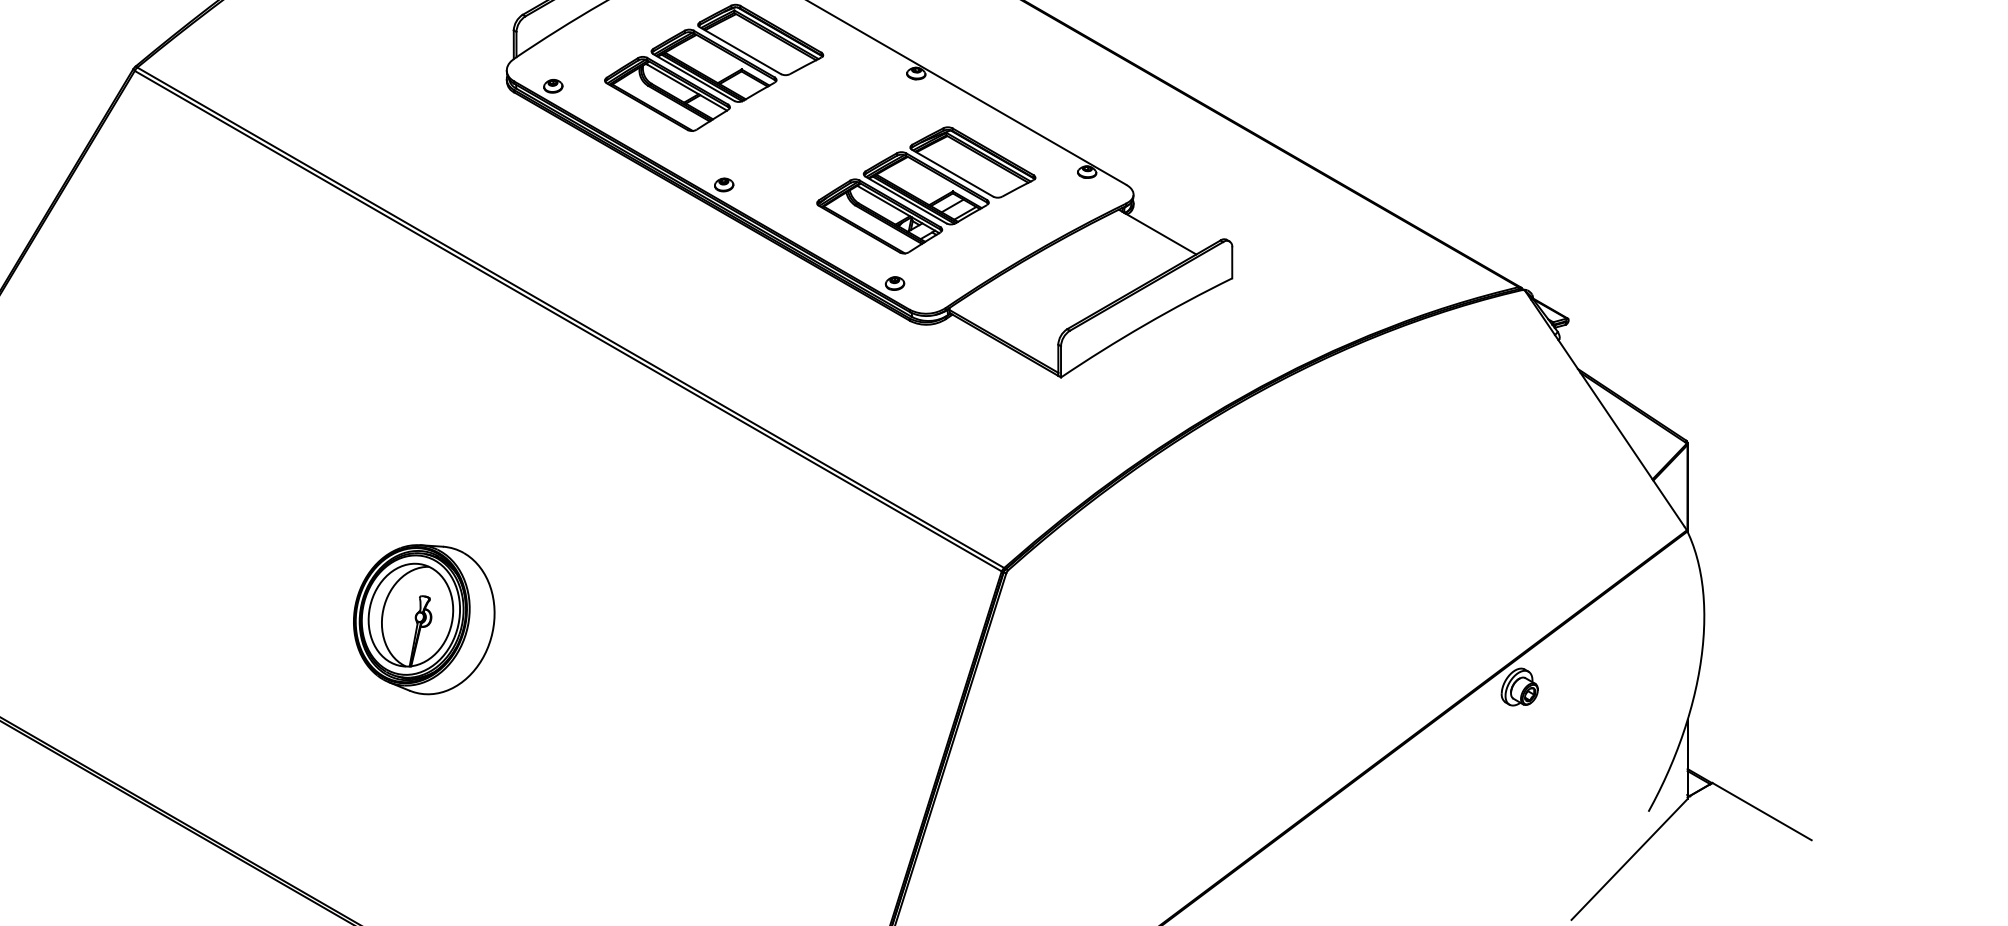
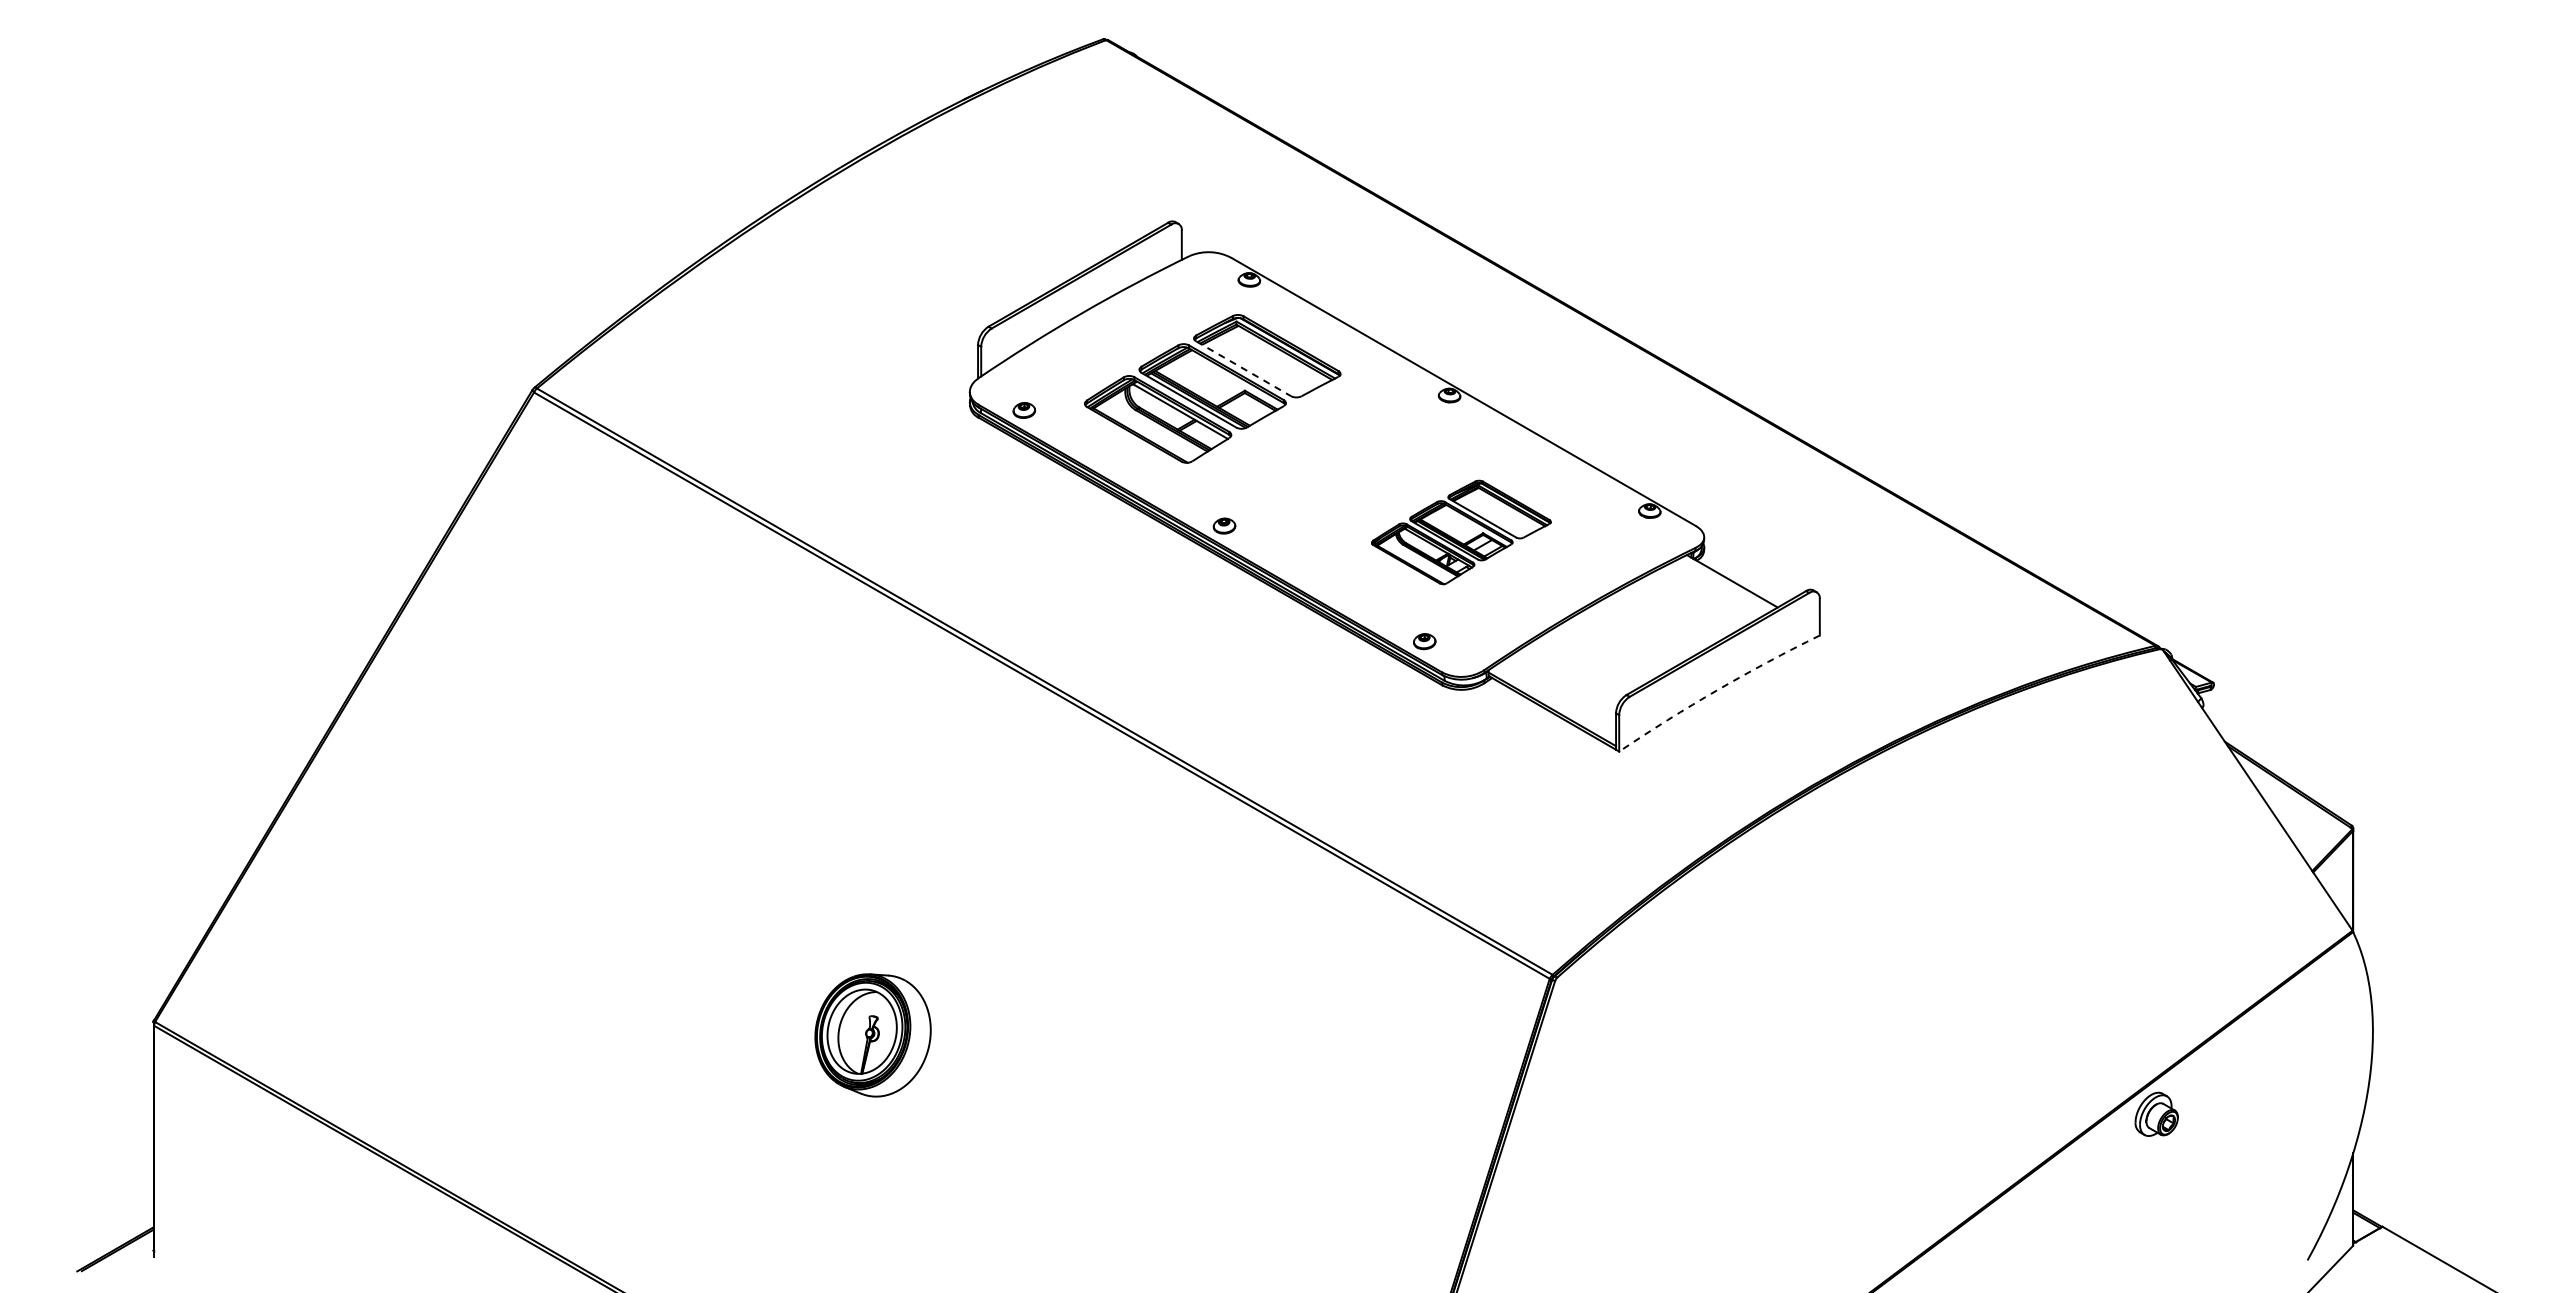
line: (740, 50) -> (1243, 368), solid -> dashed
part: (926, 190) -> (1461, 532), size x0.7
arc: (1144, 325) -> (1717, 690), solid -> dashed
part: (423, 619) -> (872, 1035), size x0.7

